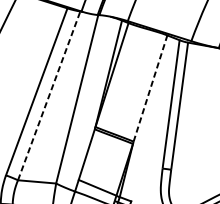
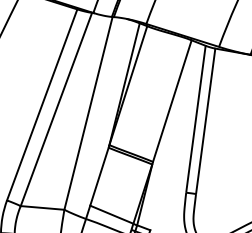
line: (150, 88) -> (172, 101), dashed -> solid
line: (49, 95) -> (56, 109), dashed -> solid

